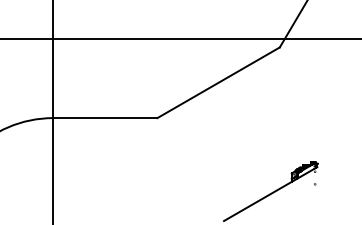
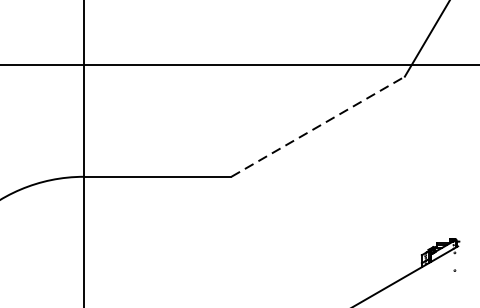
line: (218, 82) -> (317, 126), solid -> dashed

